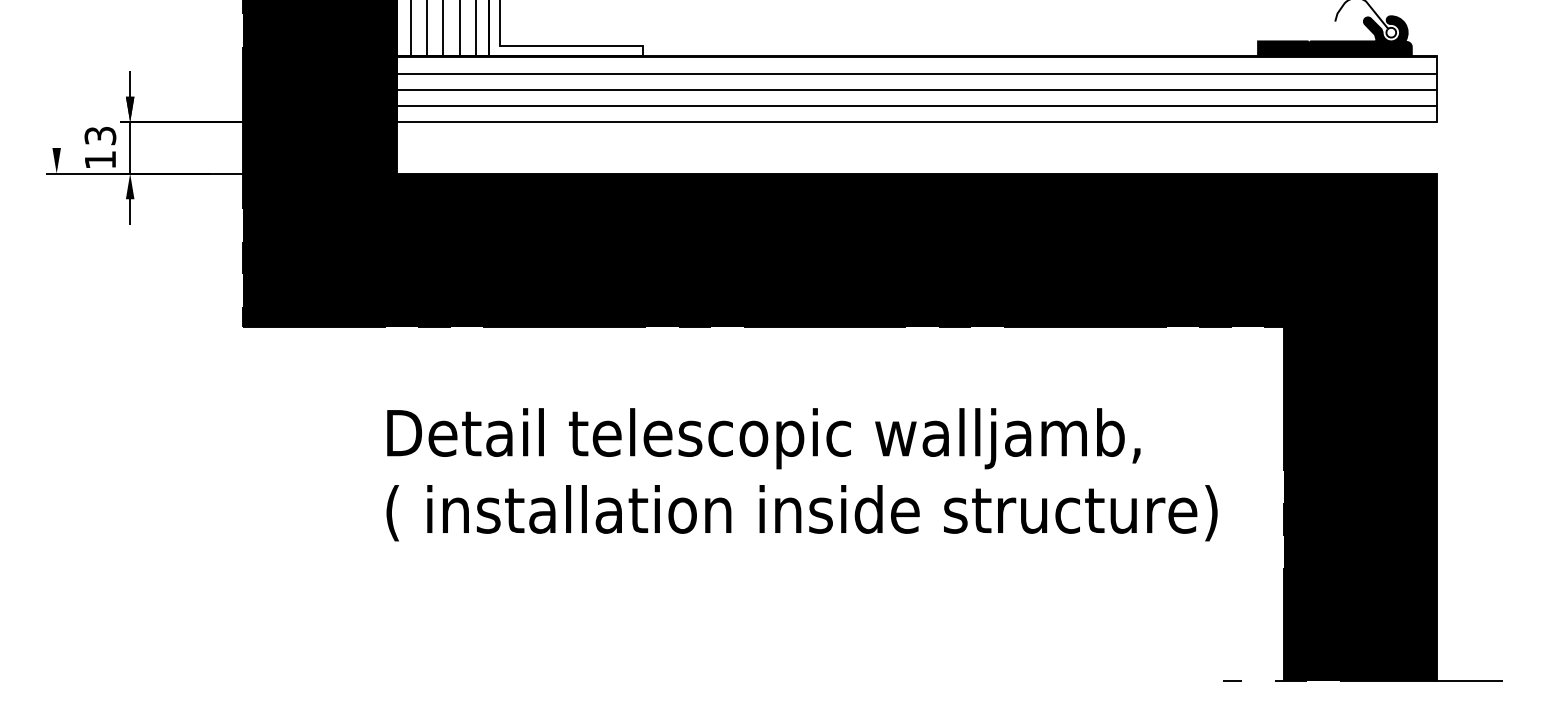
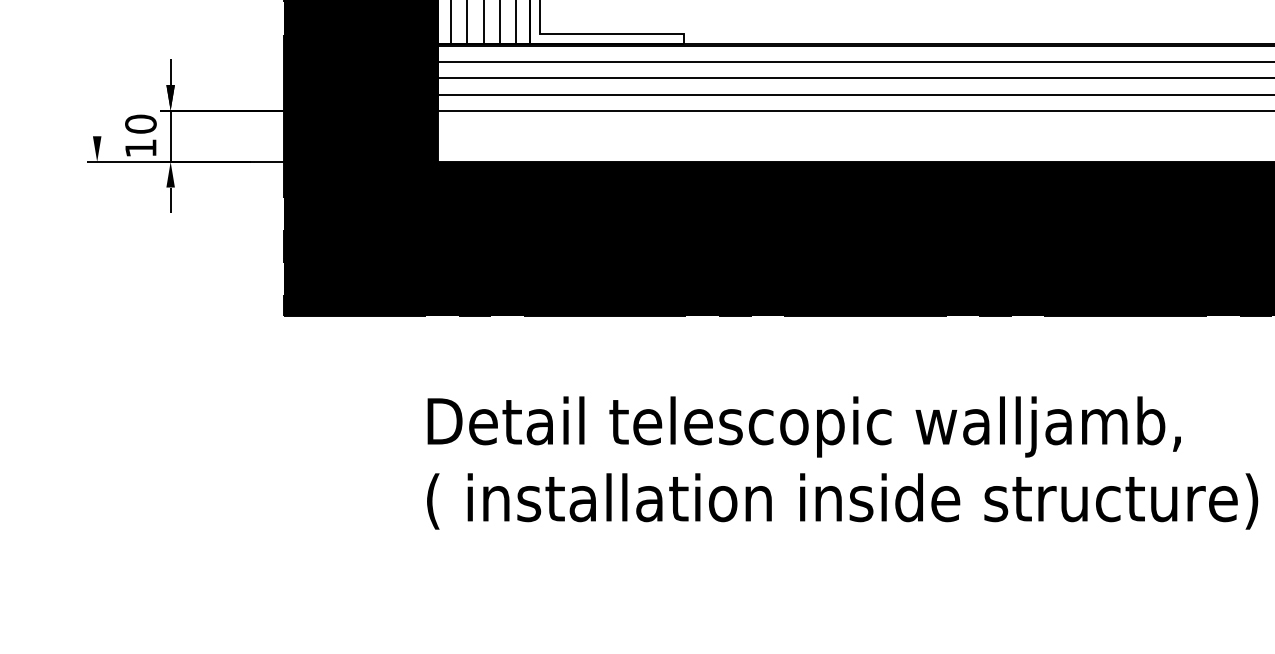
text: (100, 135) -> (140, 123), 13 -> 10

